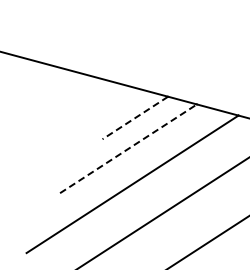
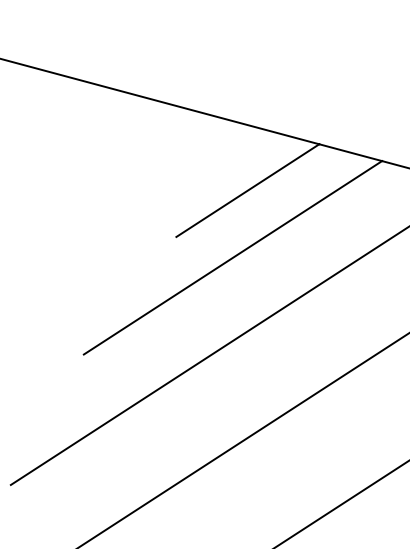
line: (134, 118) -> (246, 191), dashed -> solid
line: (128, 148) -> (232, 257), dashed -> solid

